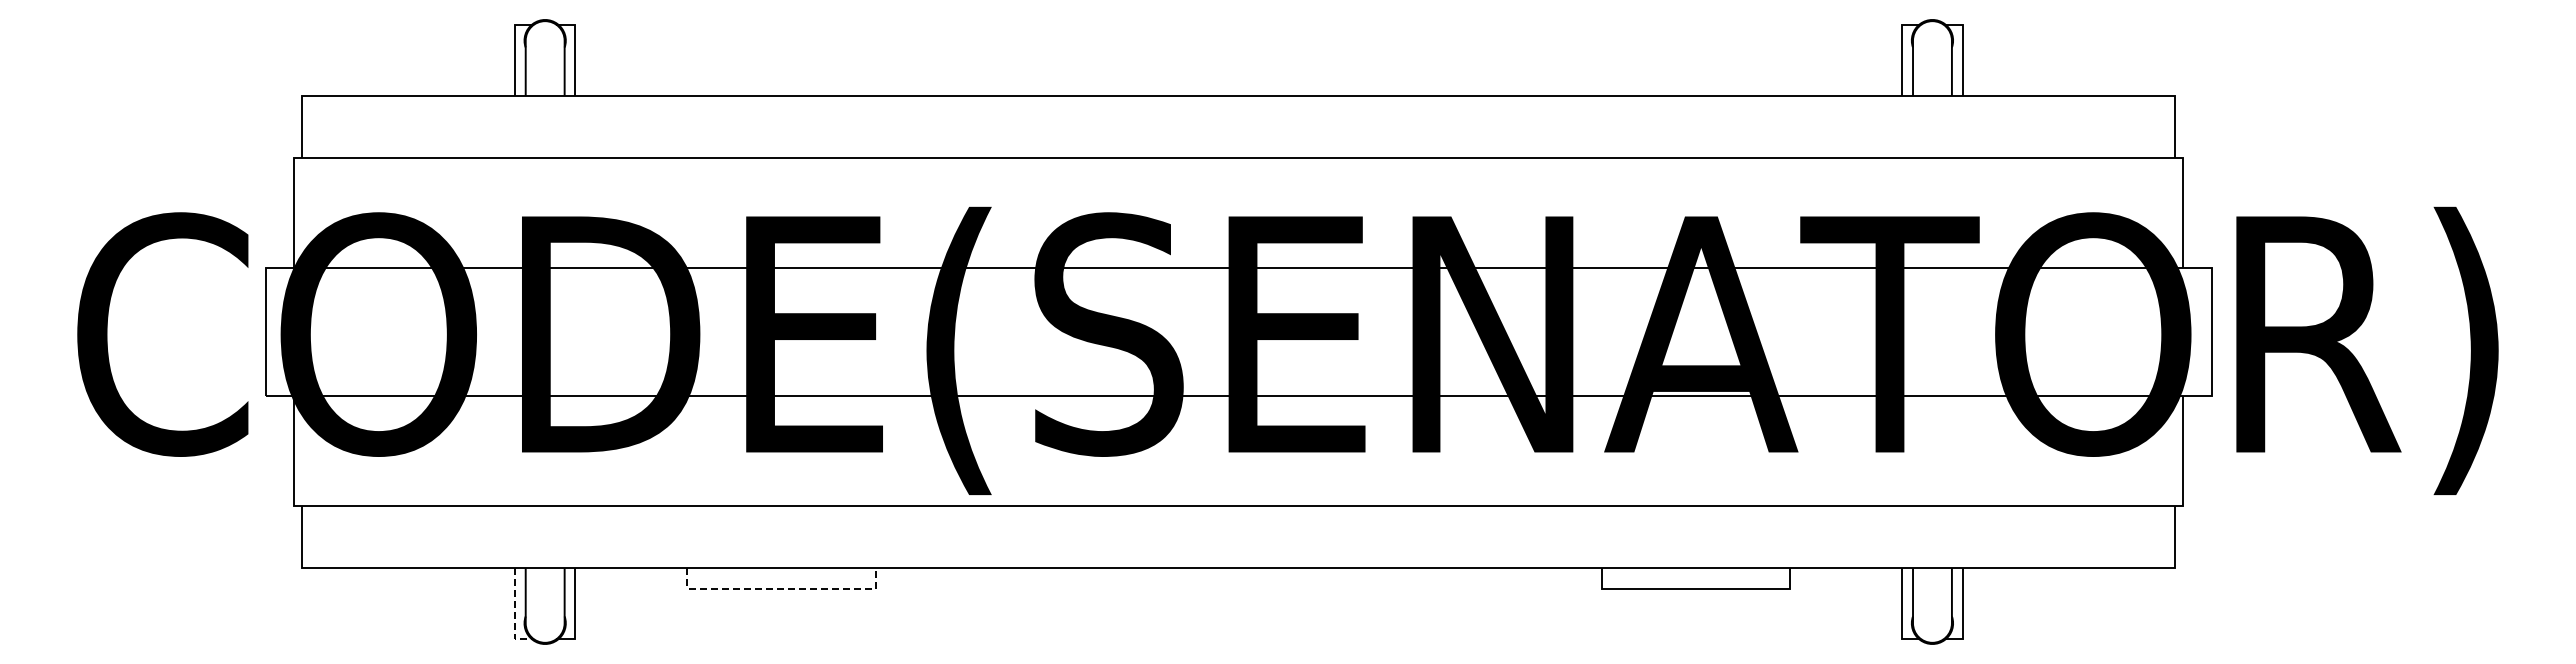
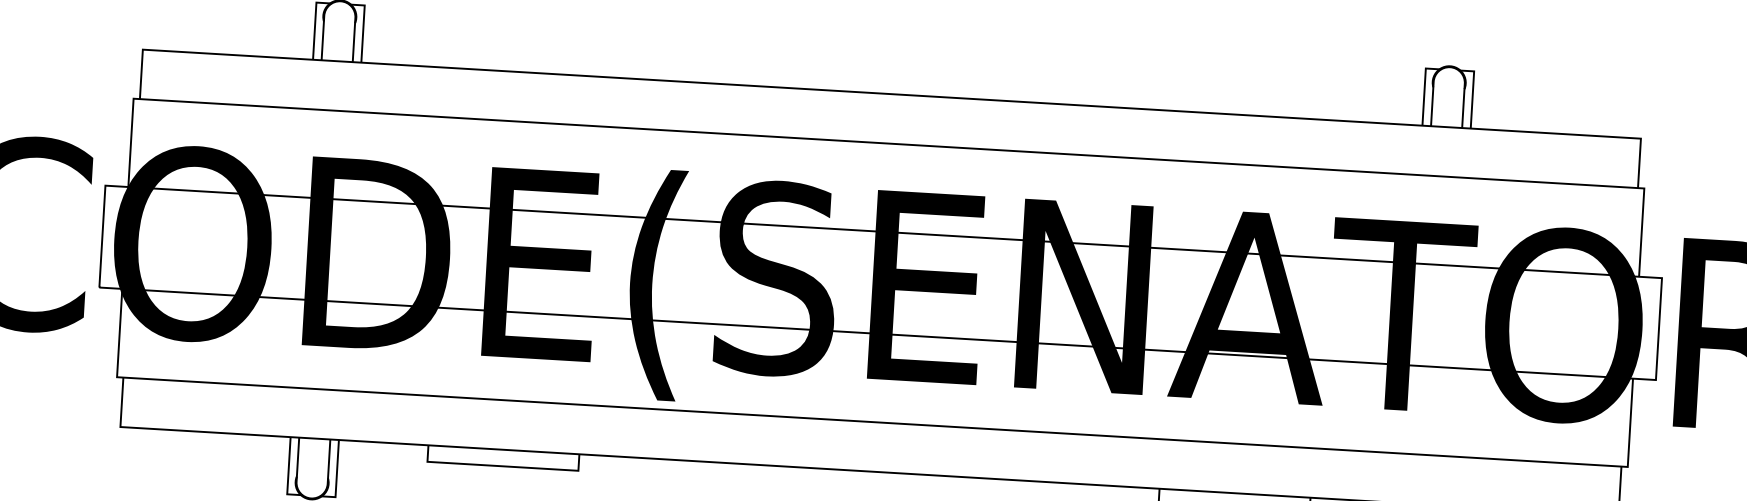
line: (782, 588) -> (503, 466), dashed -> solid
line: (514, 614) -> (288, 474), dashed -> solid

